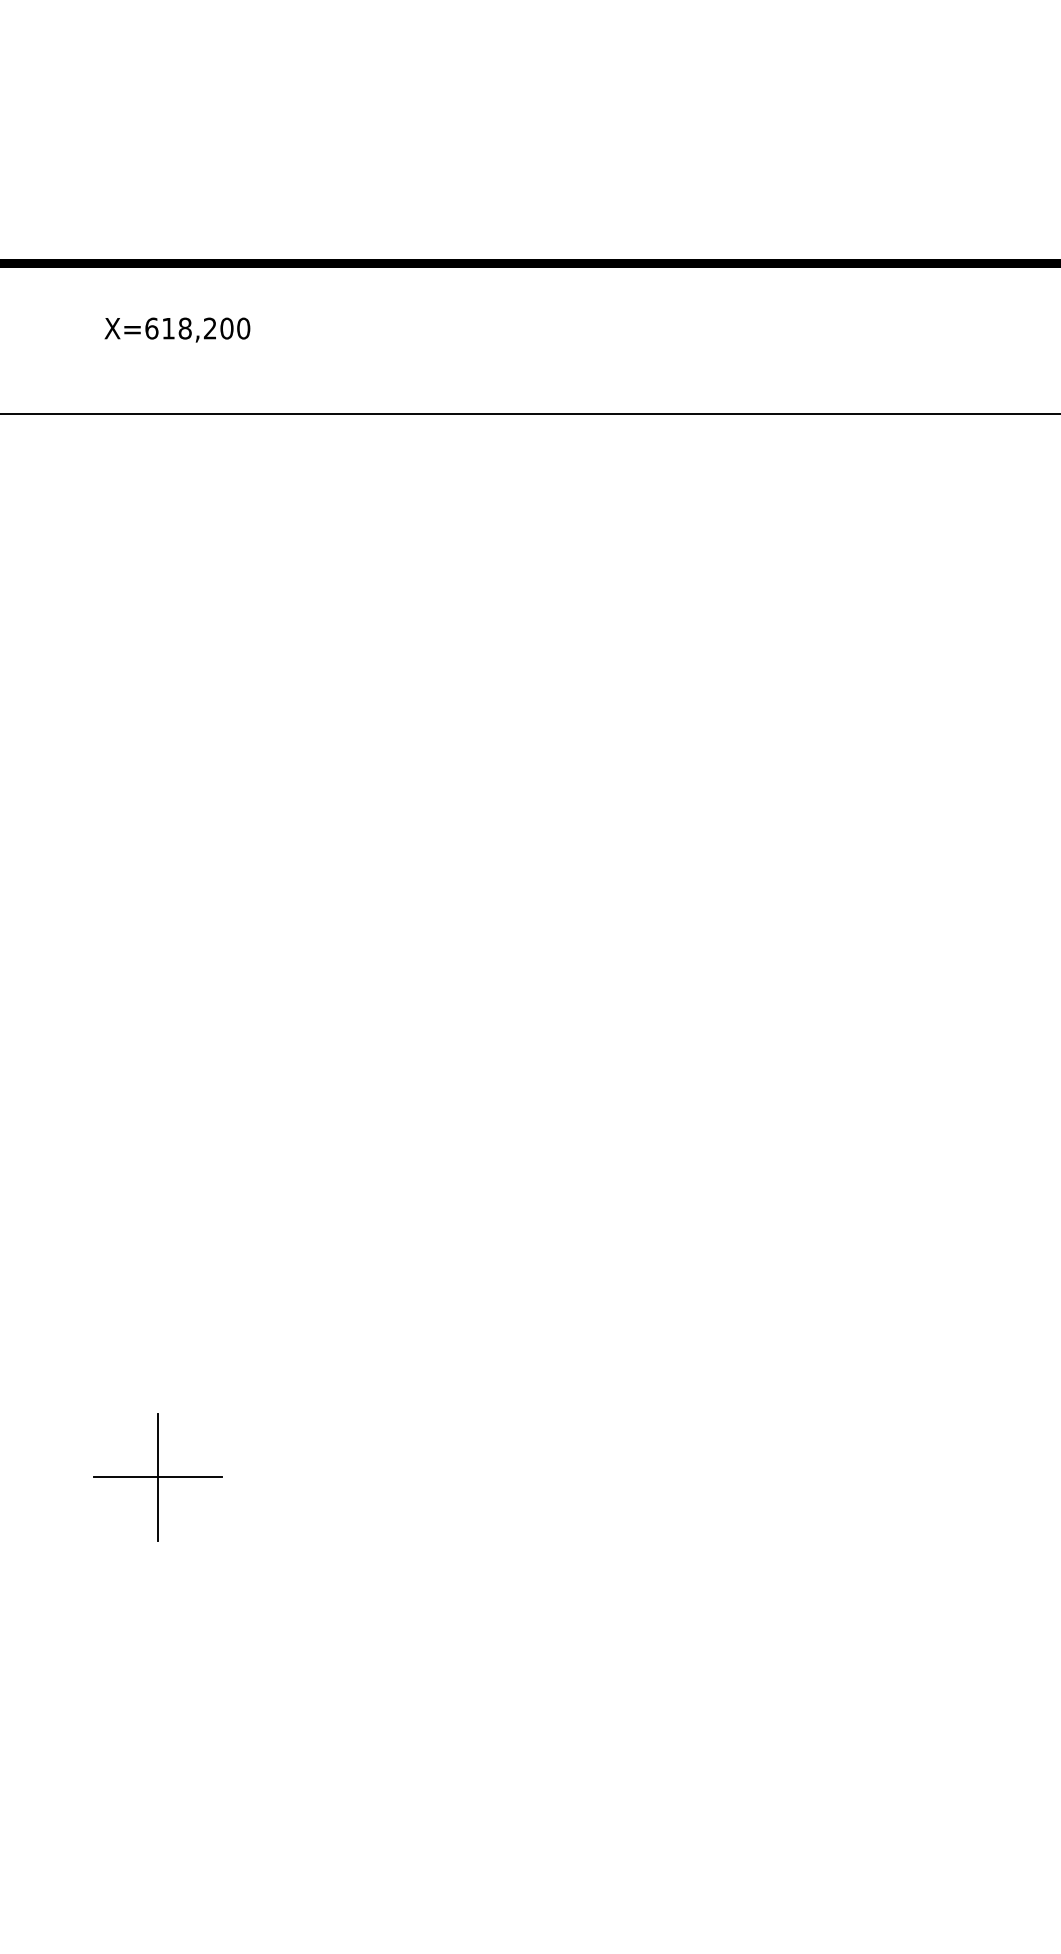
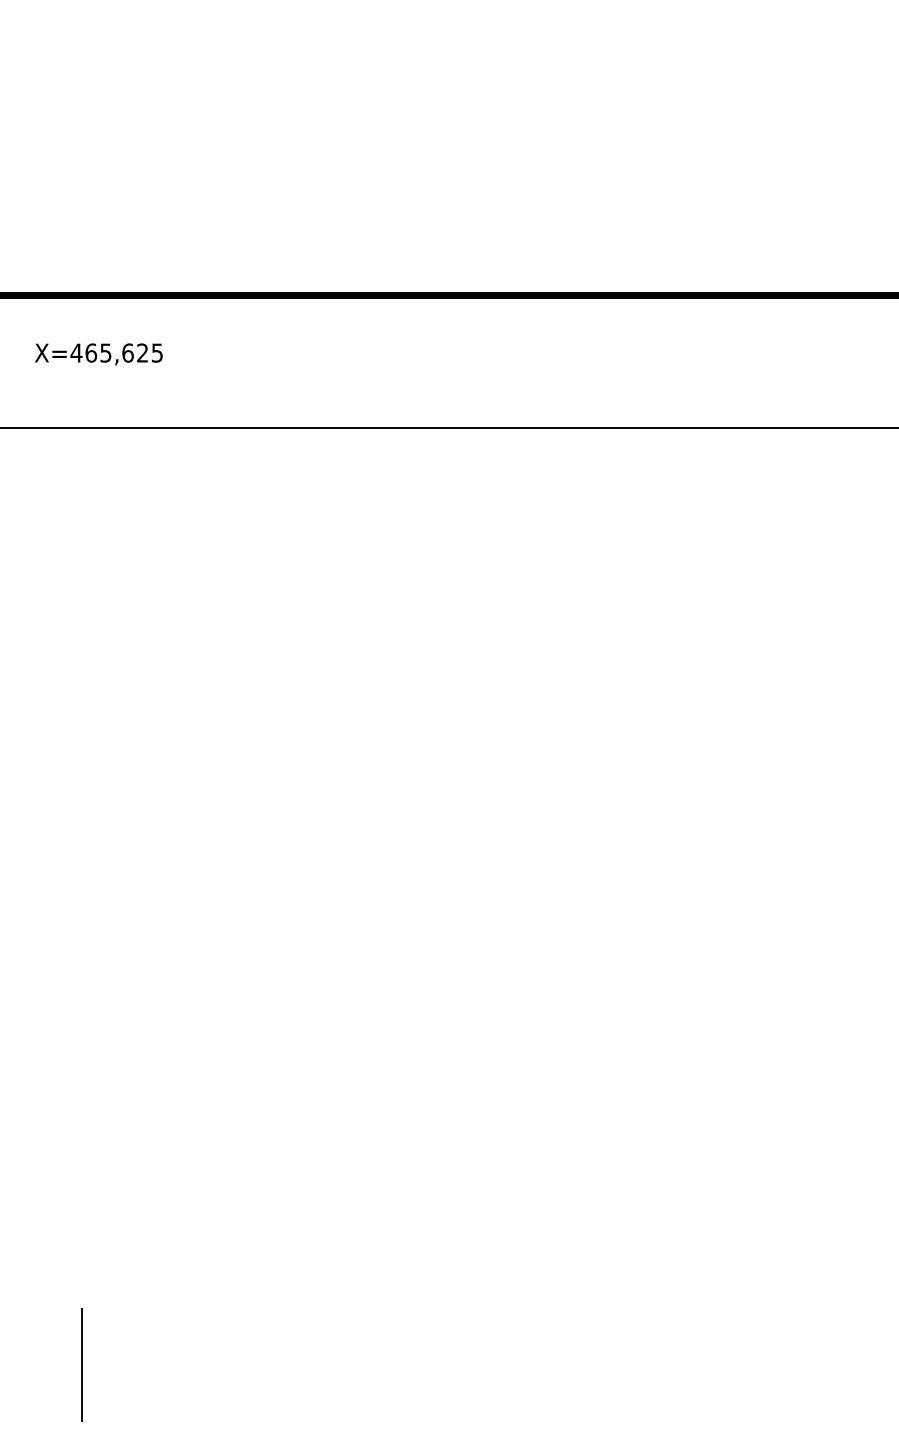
text: (197, 328) -> (116, 352), X=618,200 -> X=465,625
line: (157, 1477) -> (81, 1364), removed

